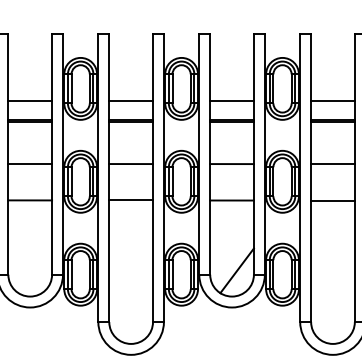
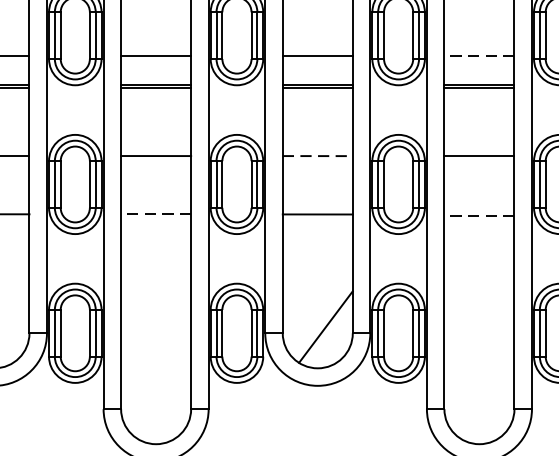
line: (333, 101) -> (480, 55), solid -> dashed
line: (232, 164) -> (318, 156), solid -> dashed
line: (131, 200) -> (156, 214), solid -> dashed
line: (333, 201) -> (480, 216), solid -> dashed

